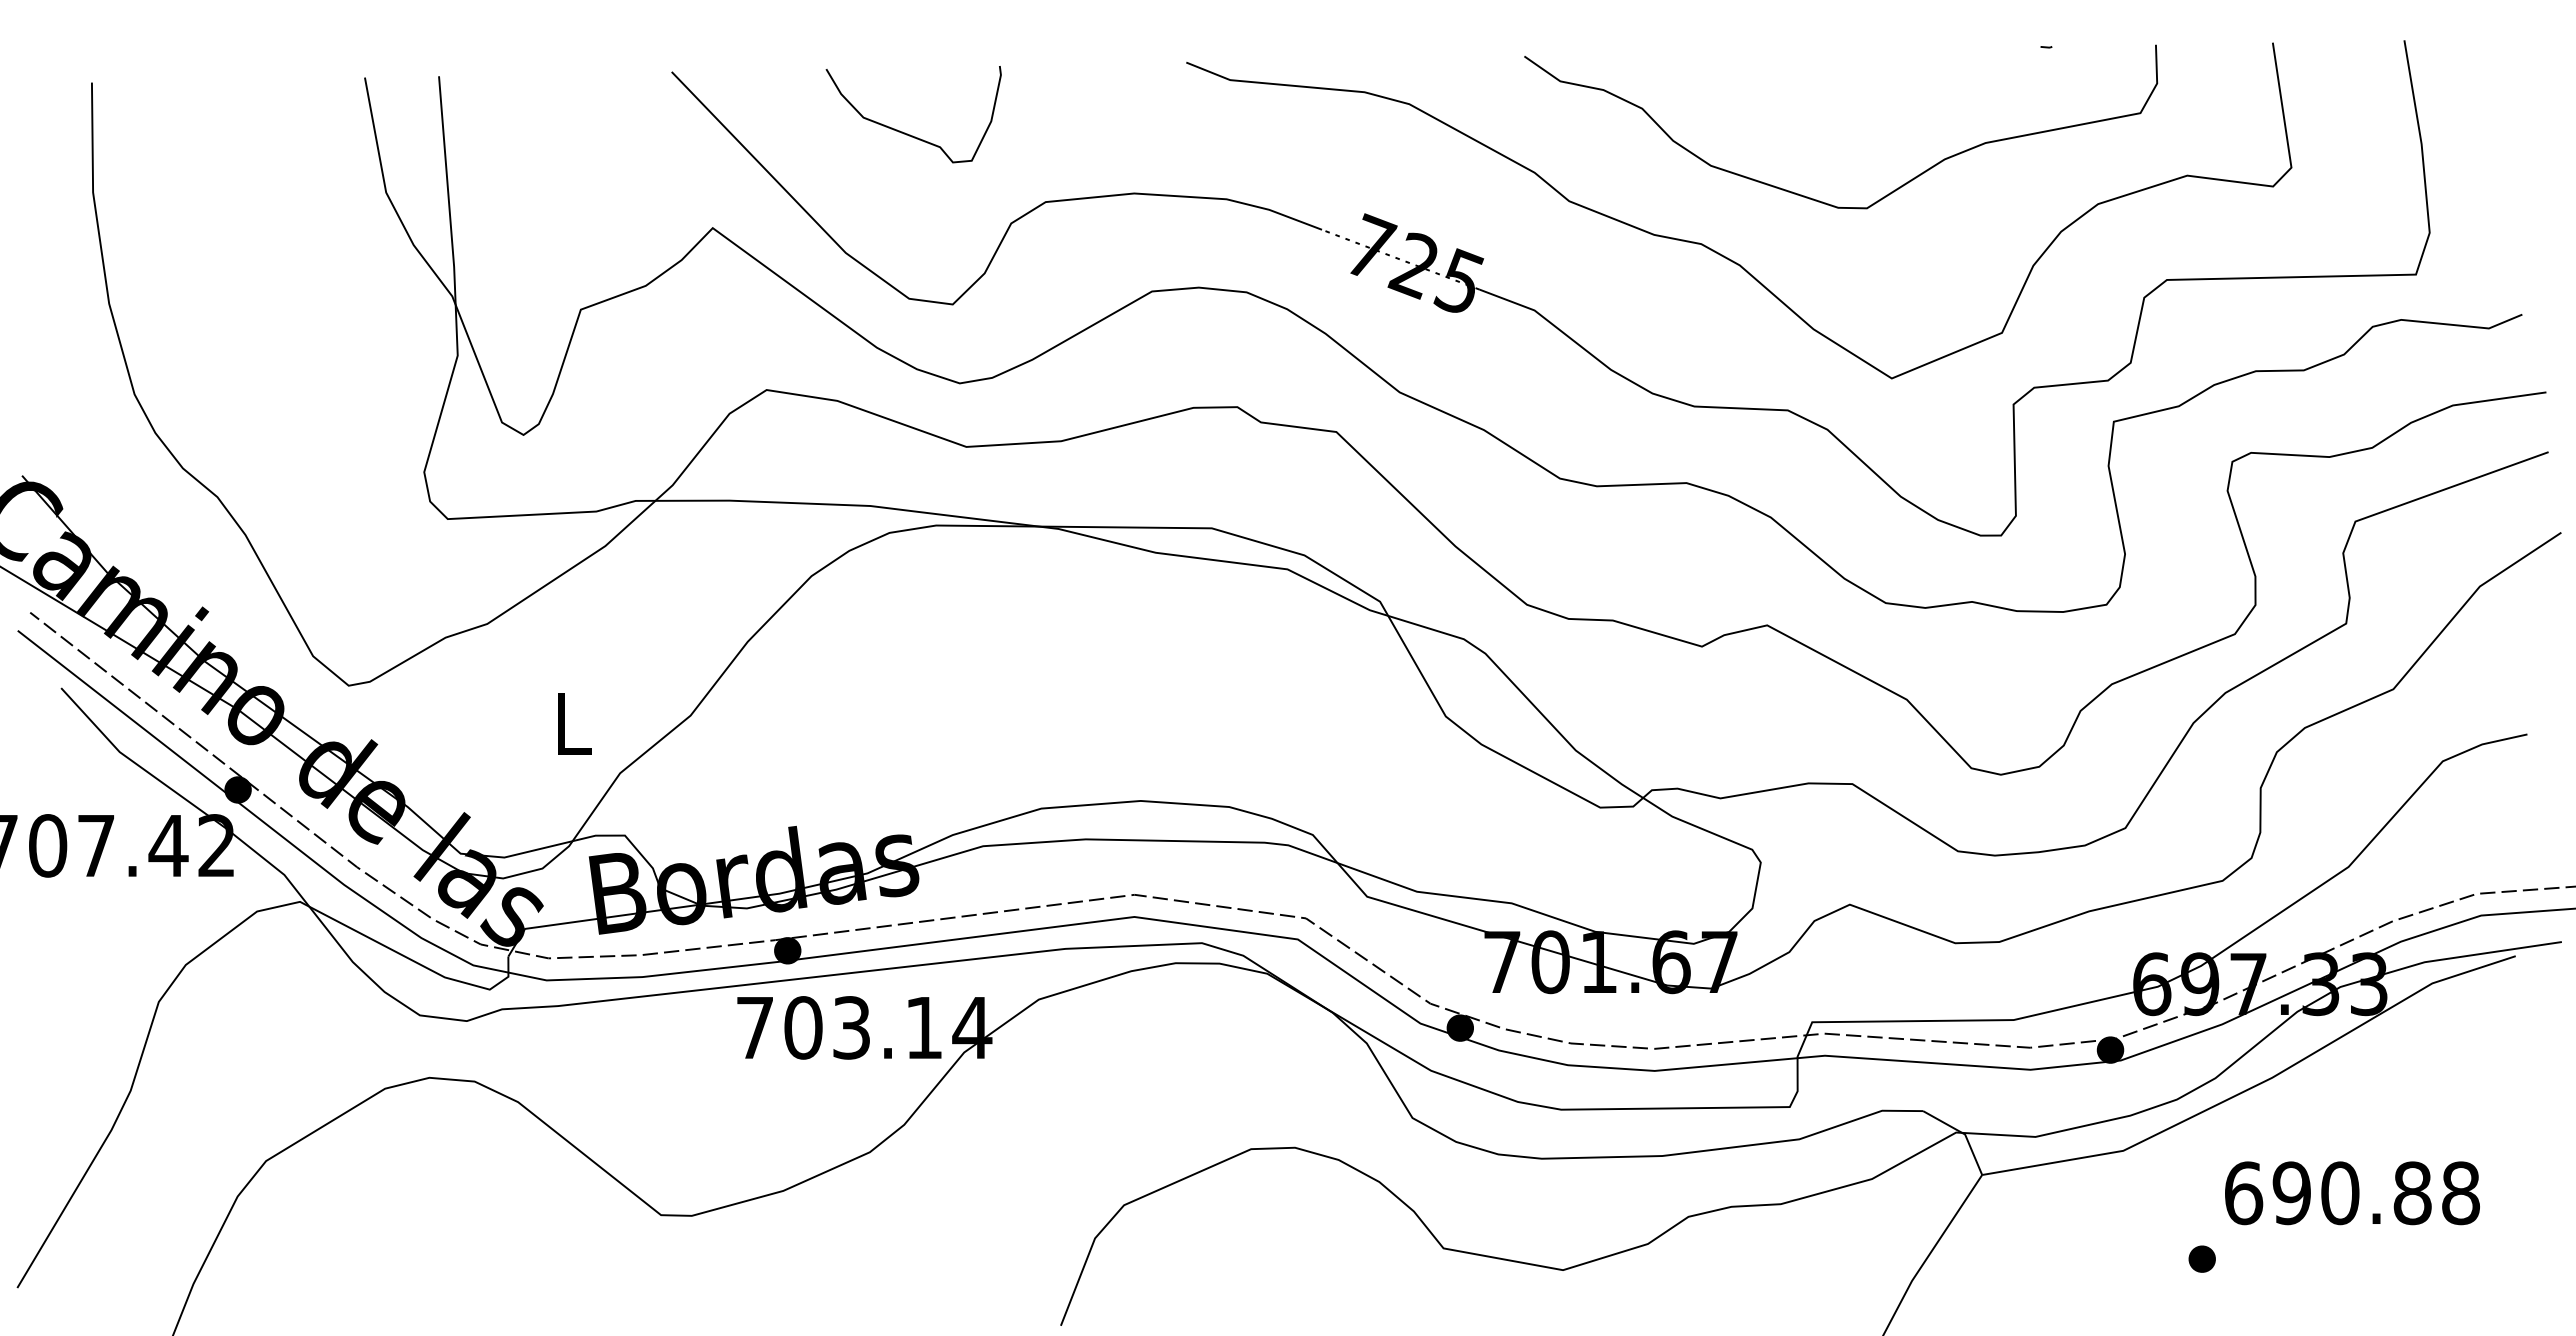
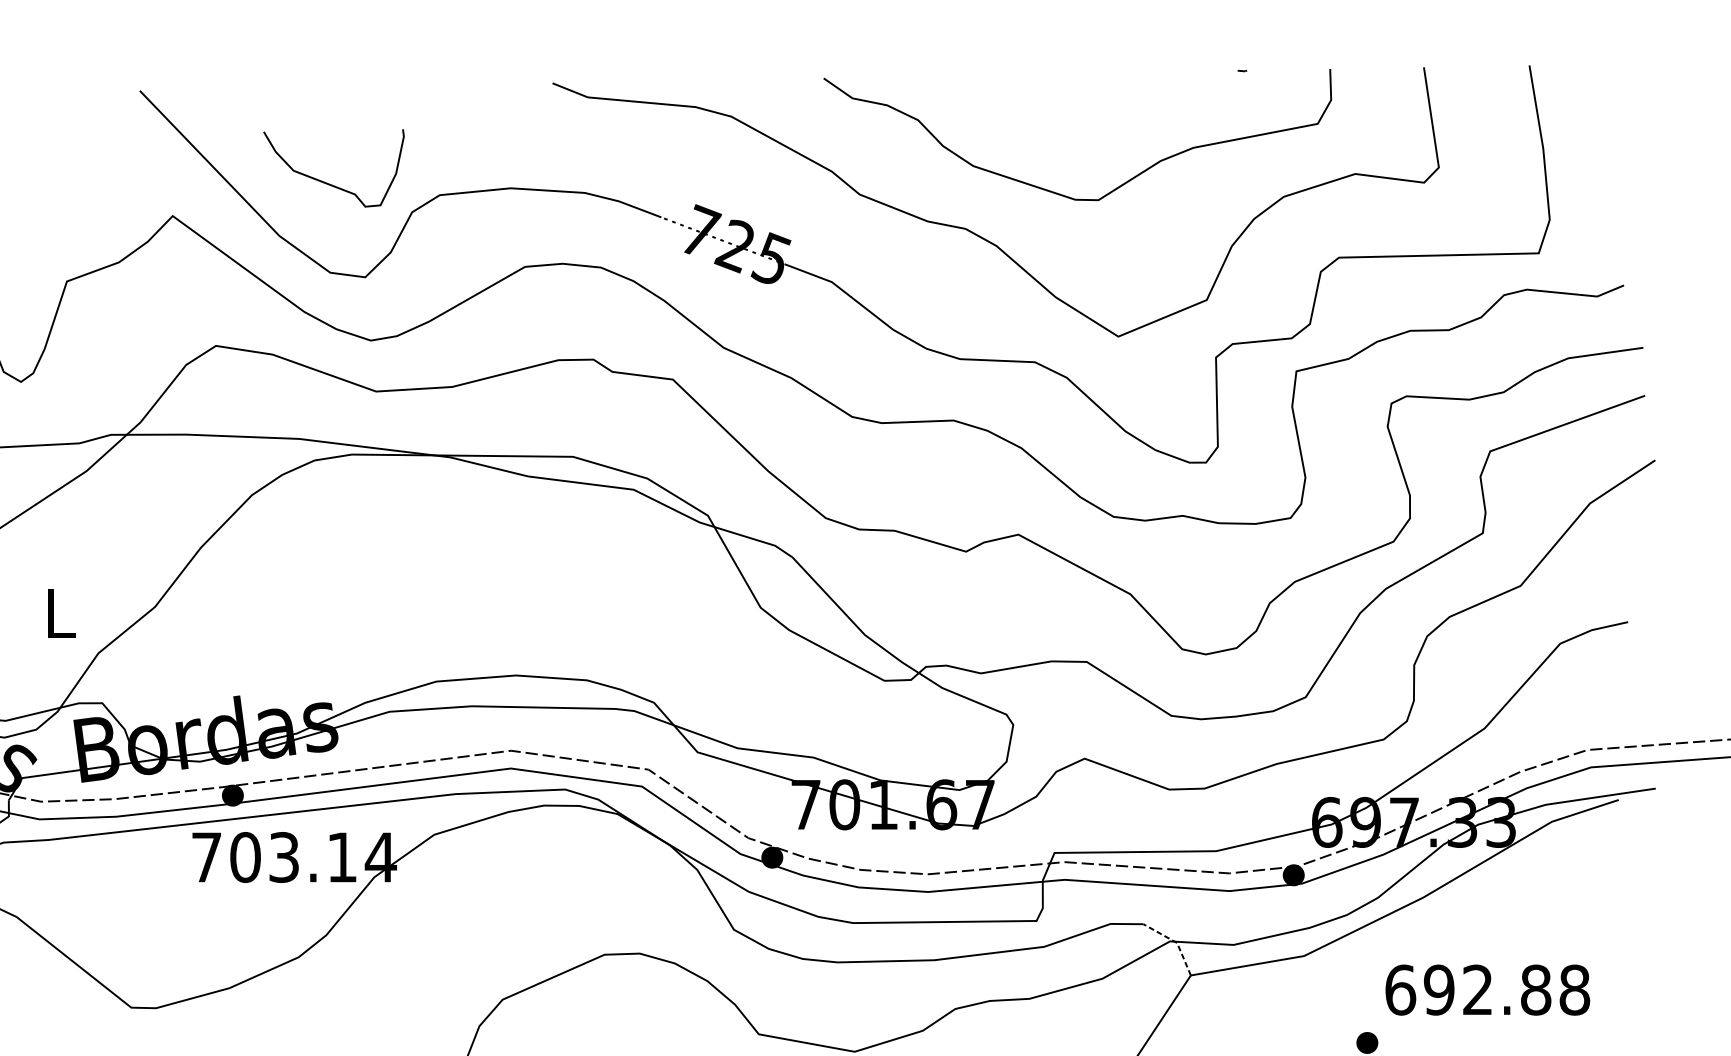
curve: (905, 132) -> (327, 182), moved
line: (1963, 1133) -> (1175, 942), solid -> dashed
text: (2340, 1193) -> (1478, 990), 690.88 -> 692.88

